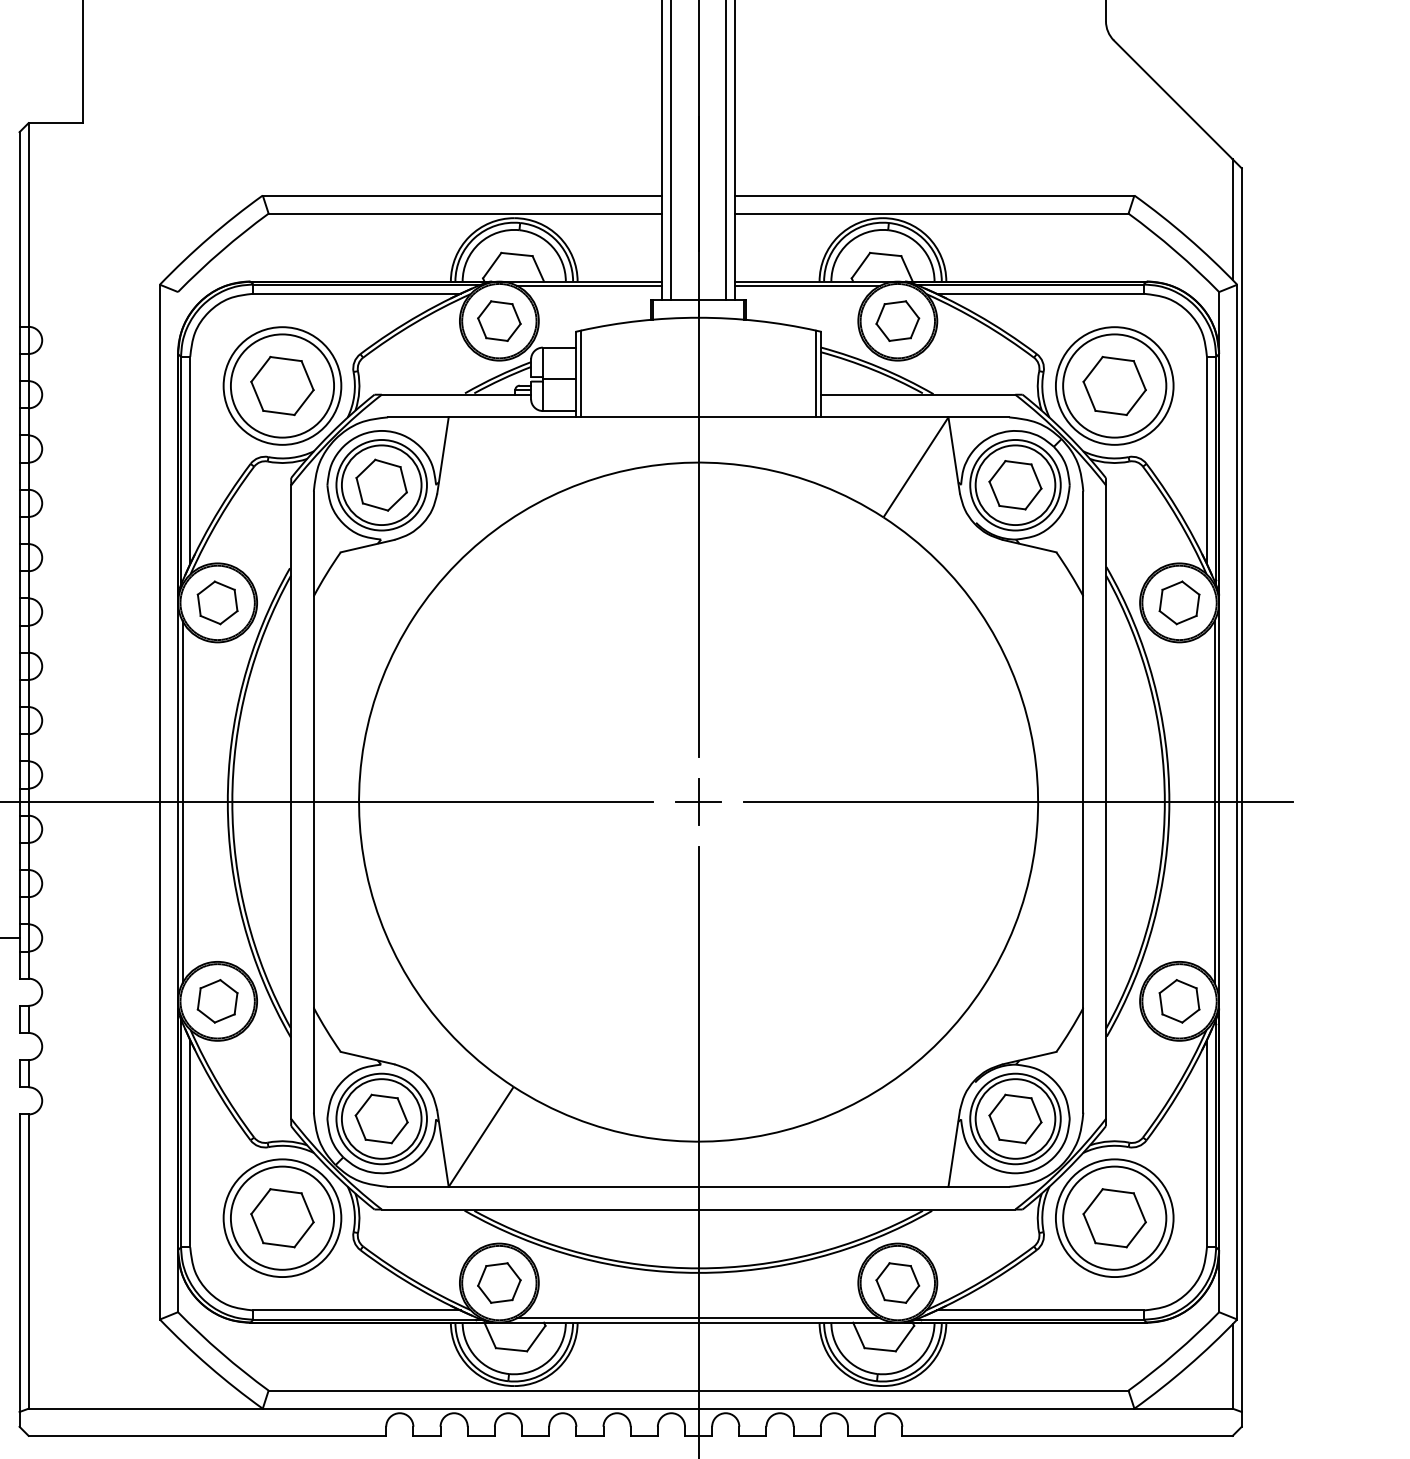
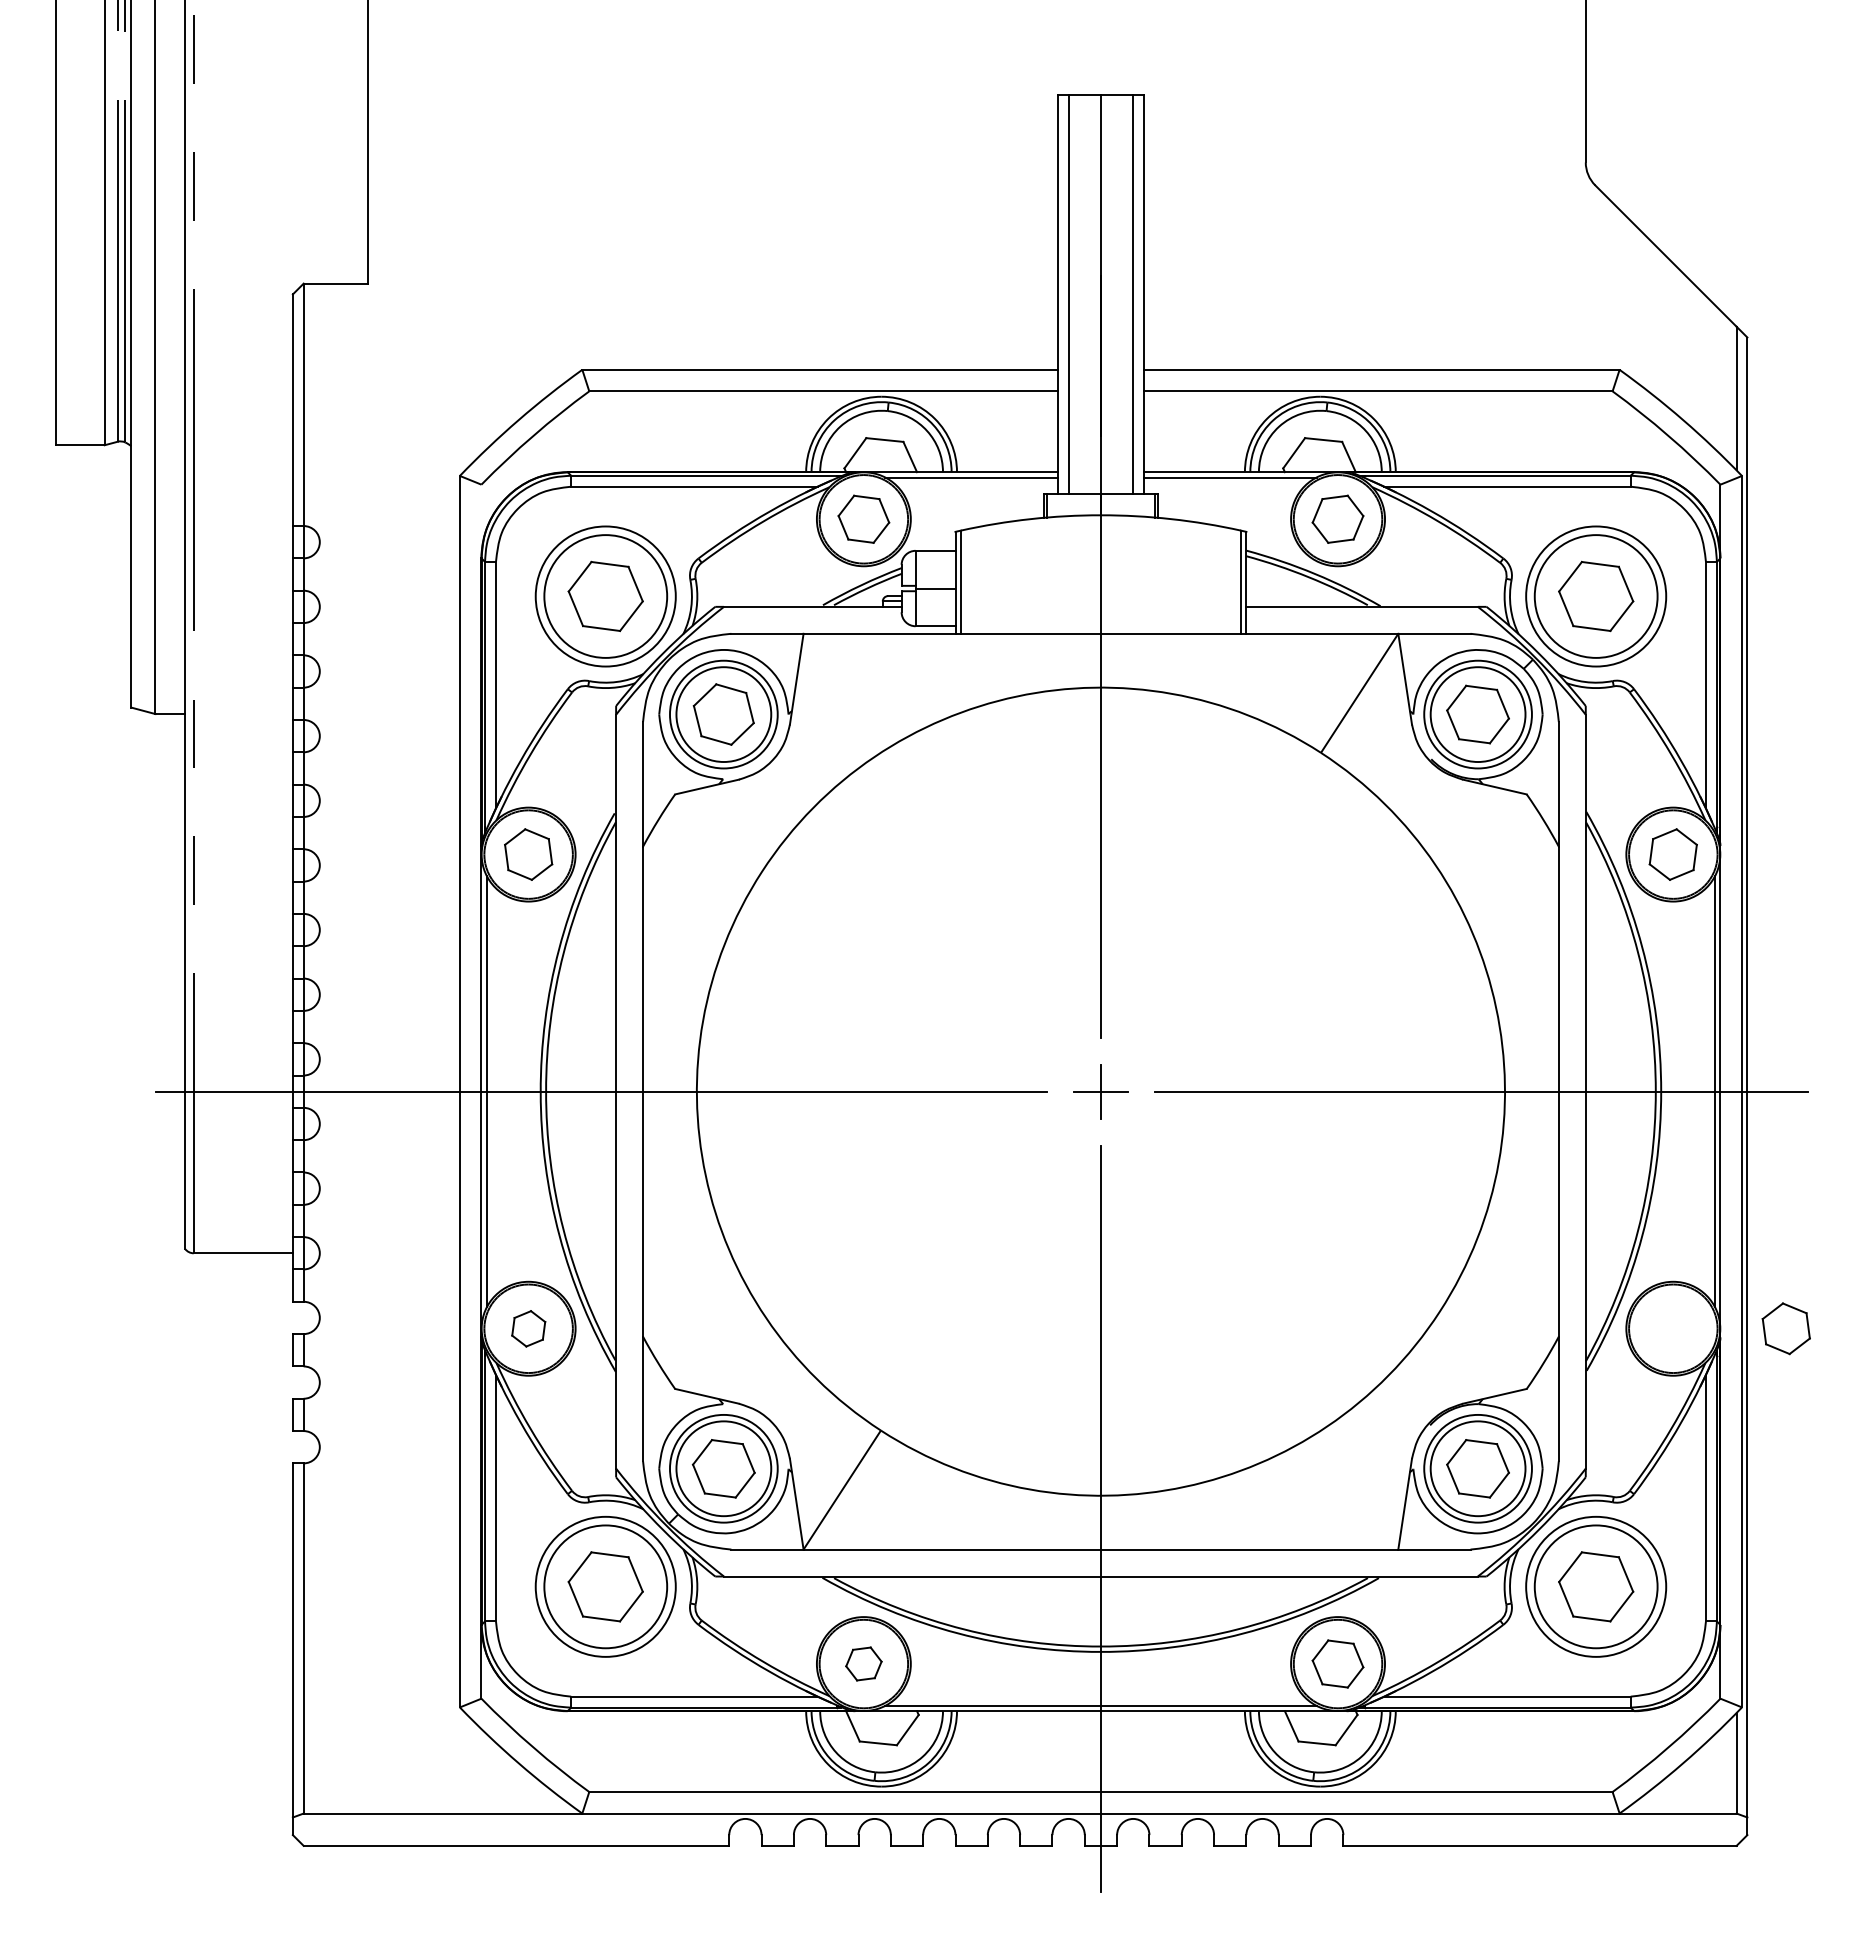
part: (217, 1001) -> (528, 1328), size x0.7
part: (1178, 1001) -> (1785, 1328), moved
part: (499, 1282) -> (863, 1663), size x0.7

